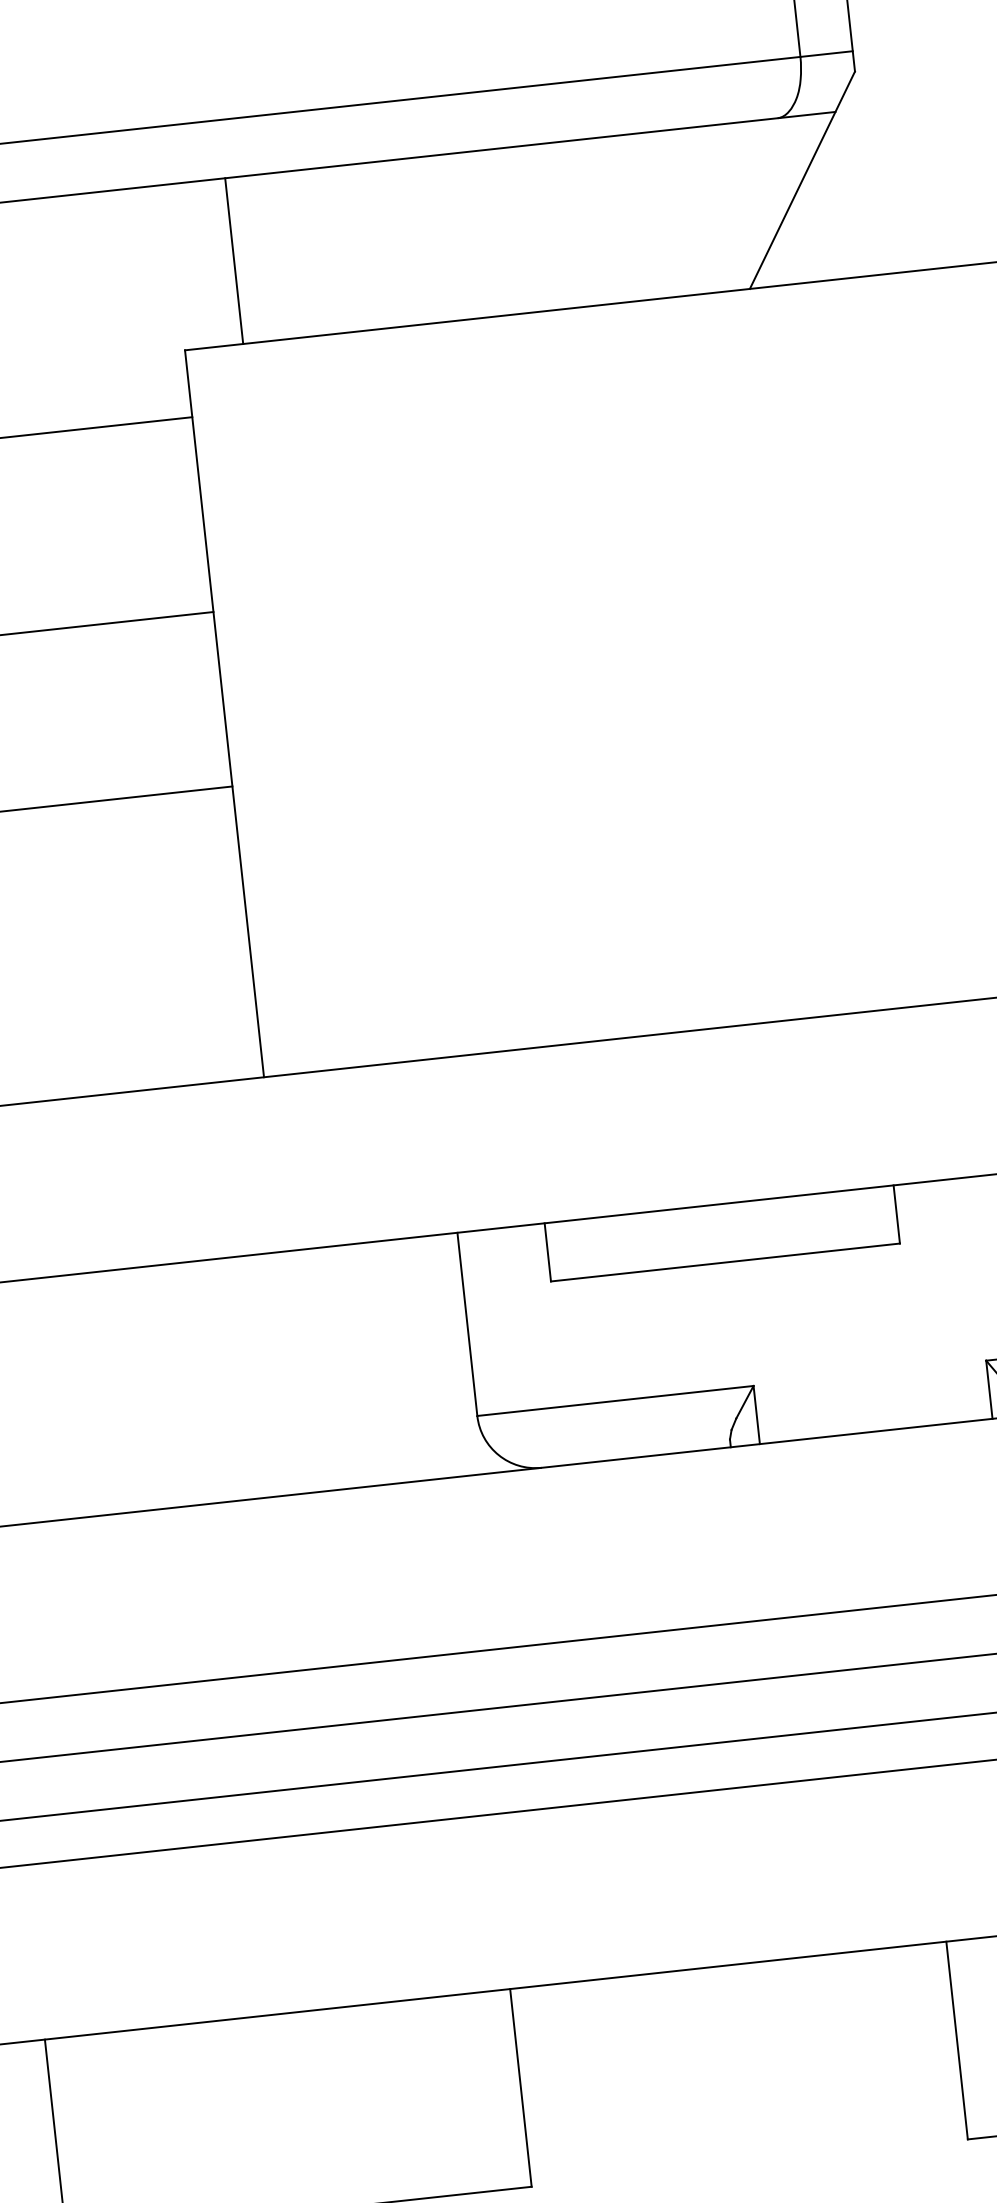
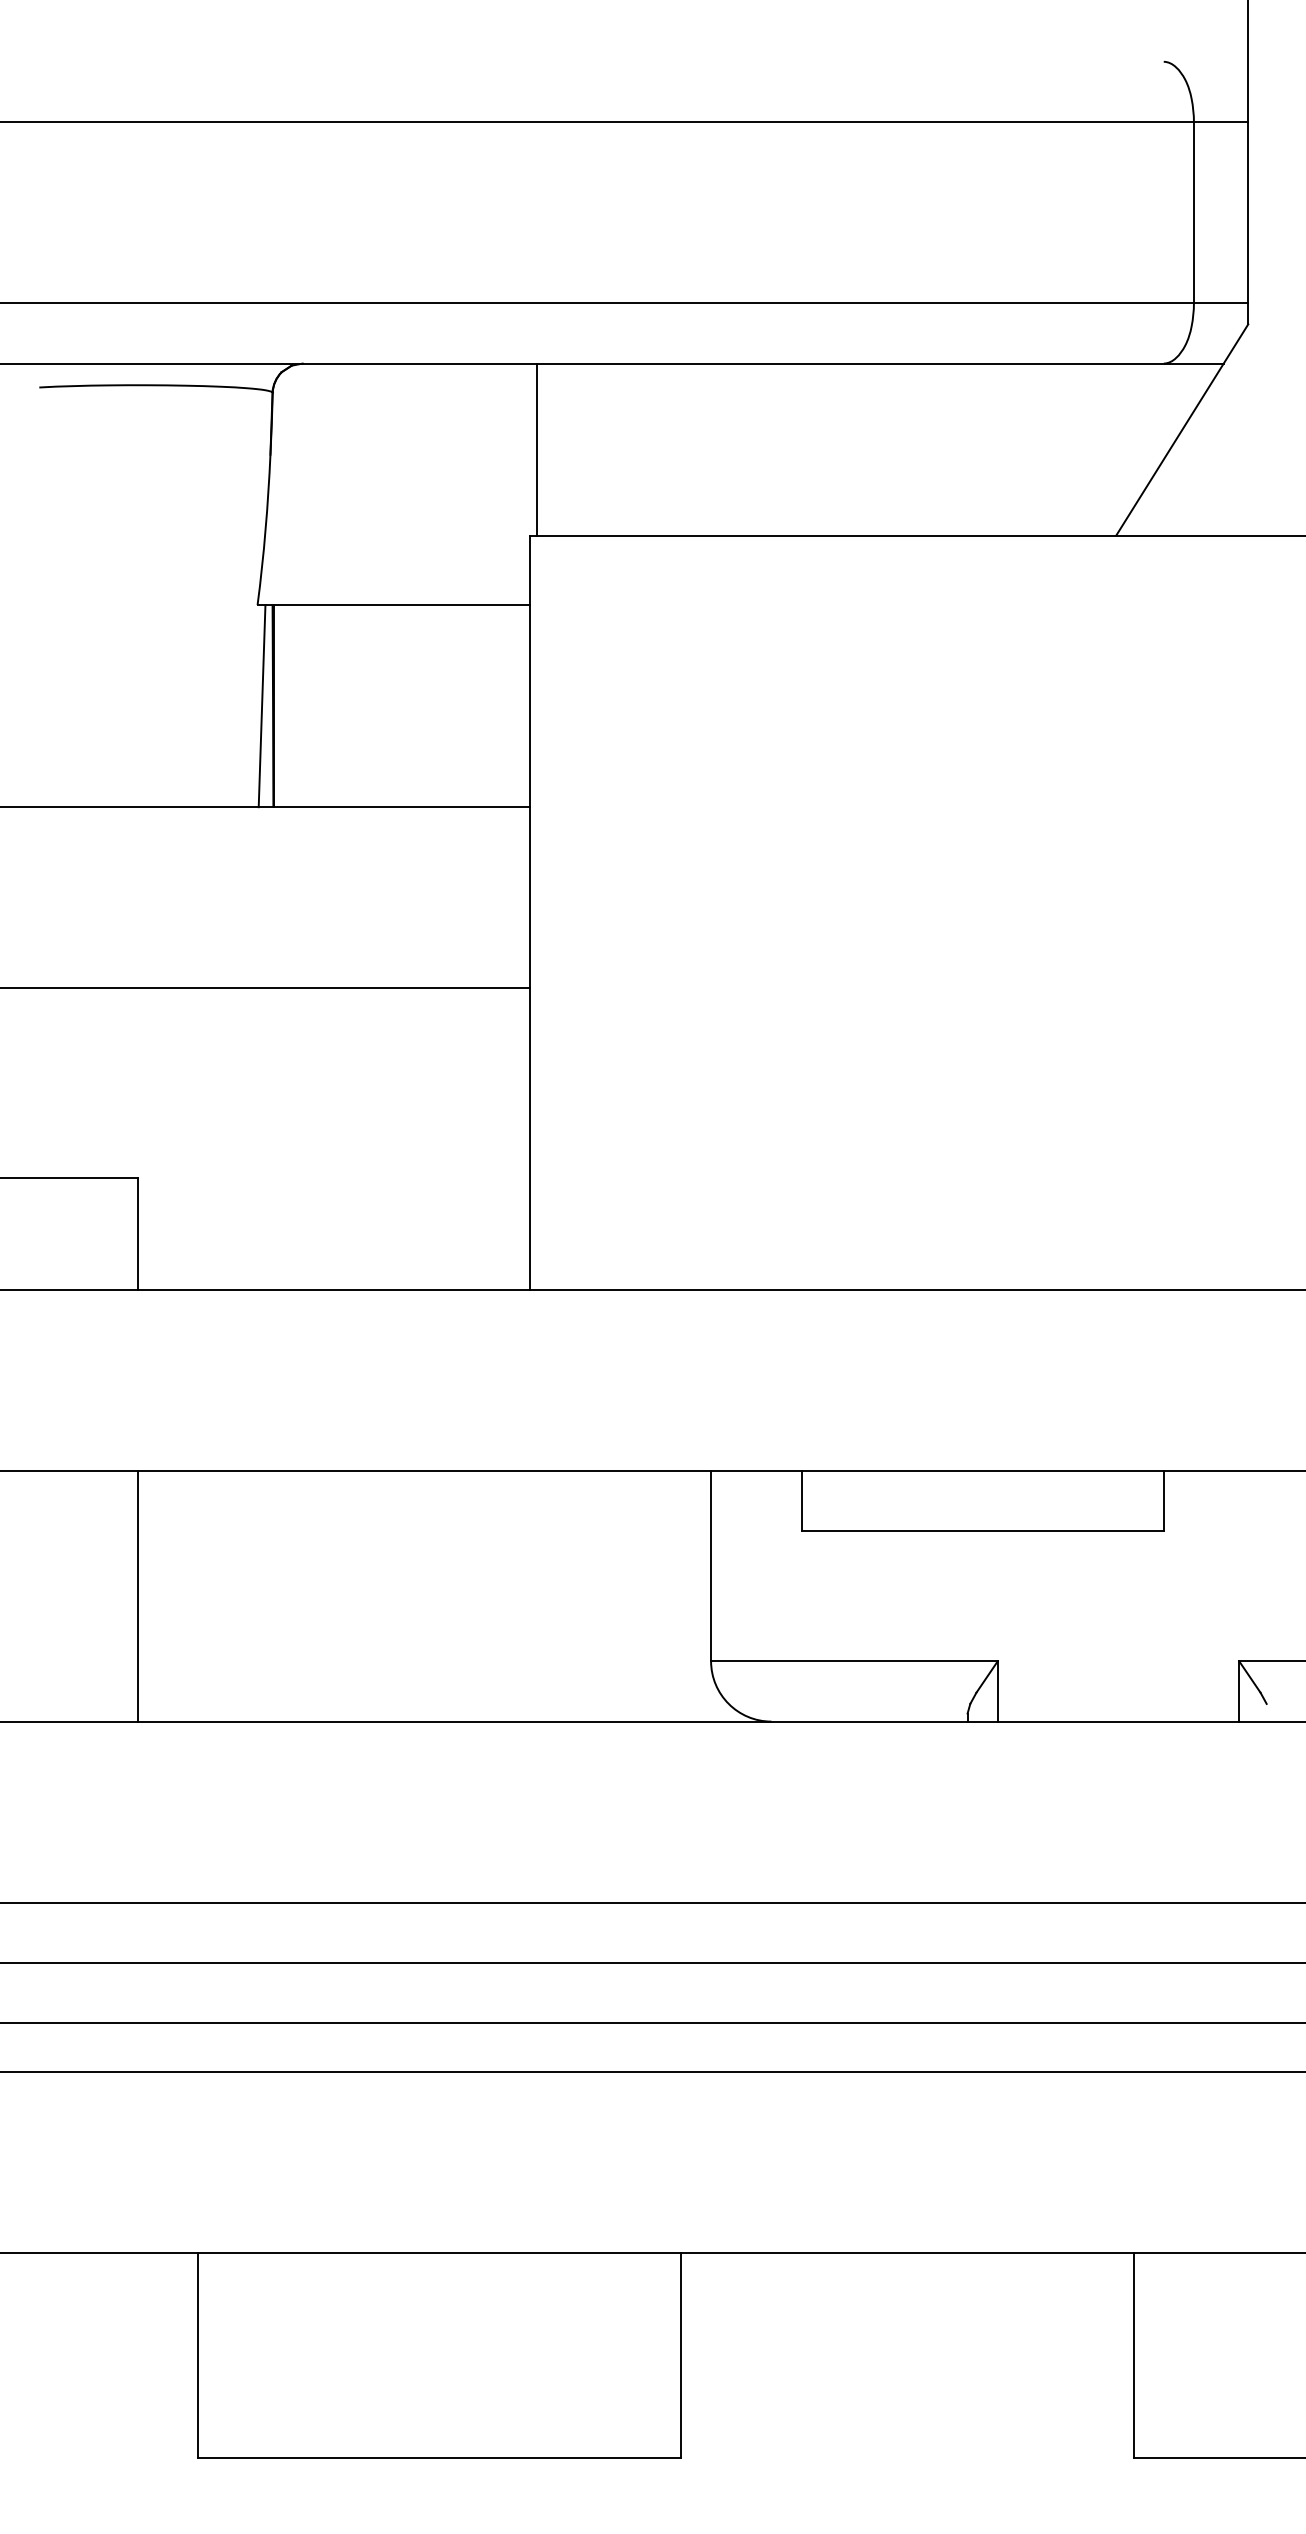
line: (234, 261) -> (537, 449), moved

